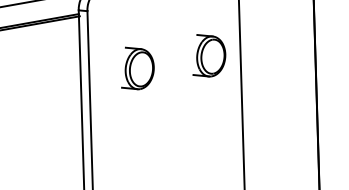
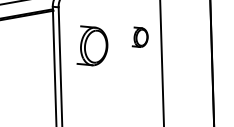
part: (208, 56) -> (139, 37), size x0.7
part: (137, 68) -> (92, 45), size x1.4

